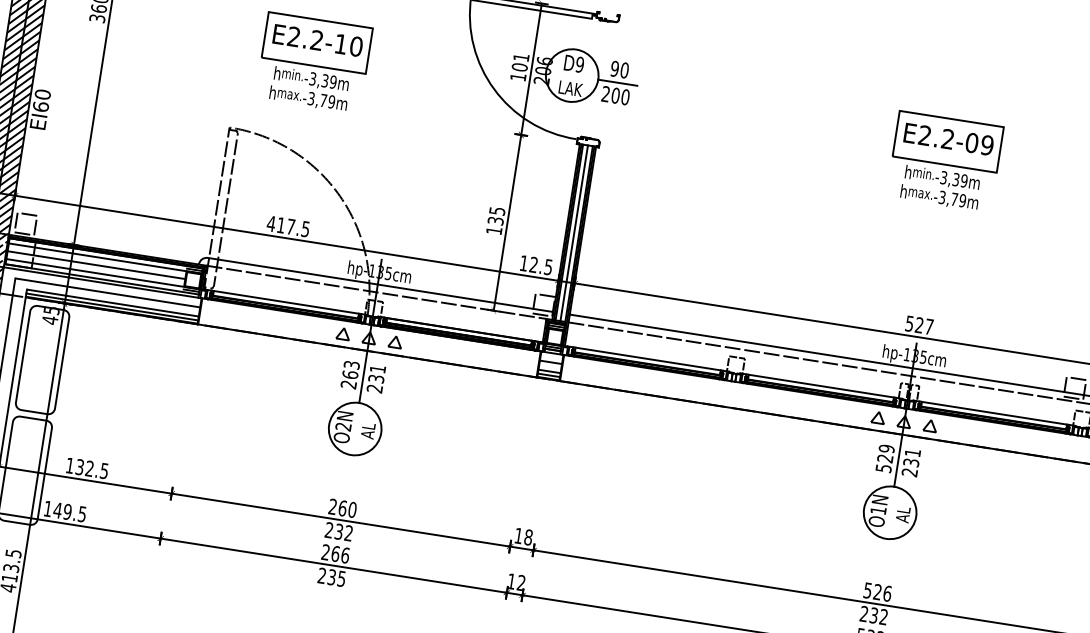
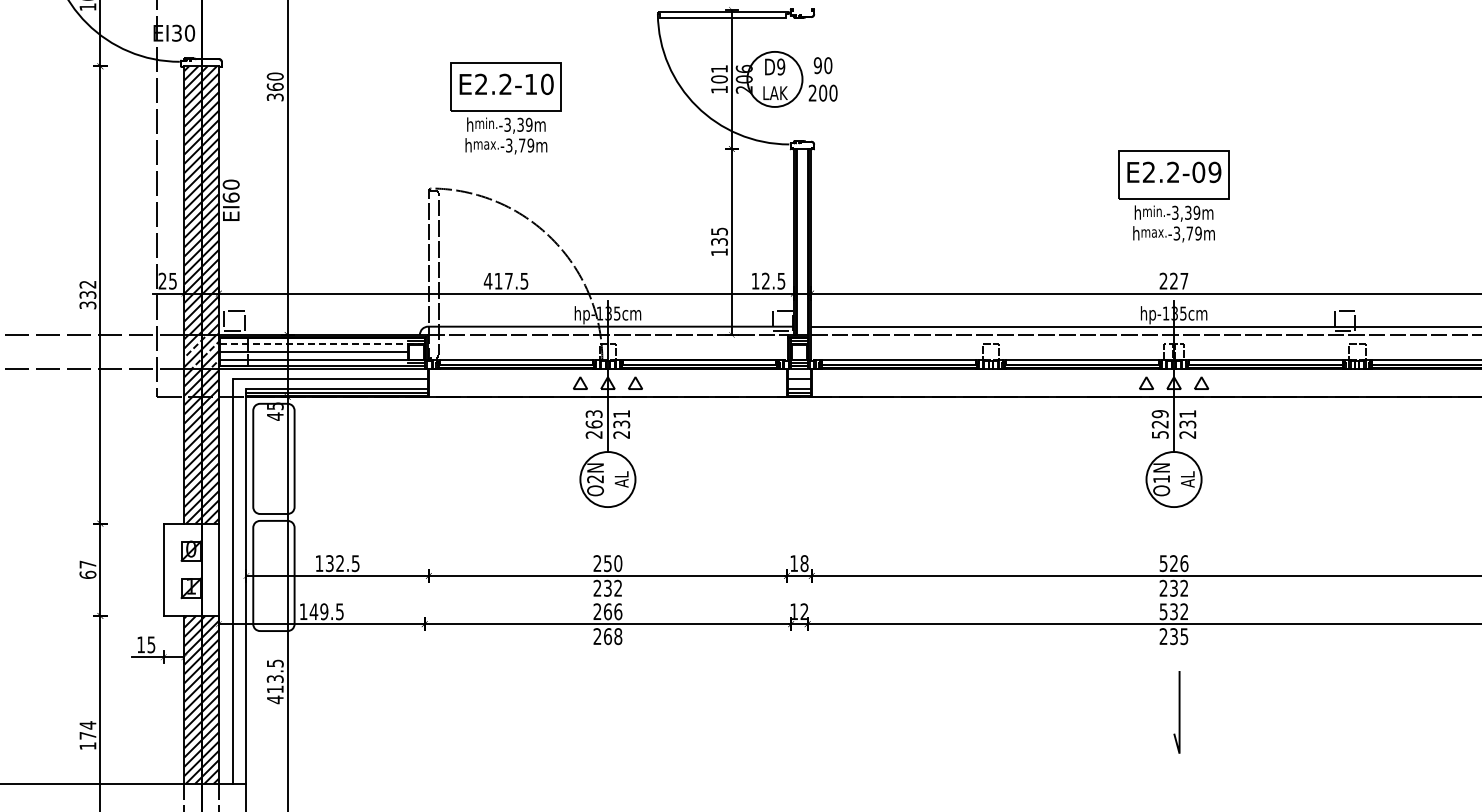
line: (617, 82) -> (822, 79), removed
part: (944, 162) -> (1173, 196), moved
line: (574, 232) -> (802, 241), removed
line: (104, 258) -> (321, 343), solid -> dashed
text: (909, 323) -> (1163, 280), 527 -> 227
text: (343, 508) -> (608, 563), 260 -> 250
text: (337, 578) -> (613, 636), 235 -> 268

